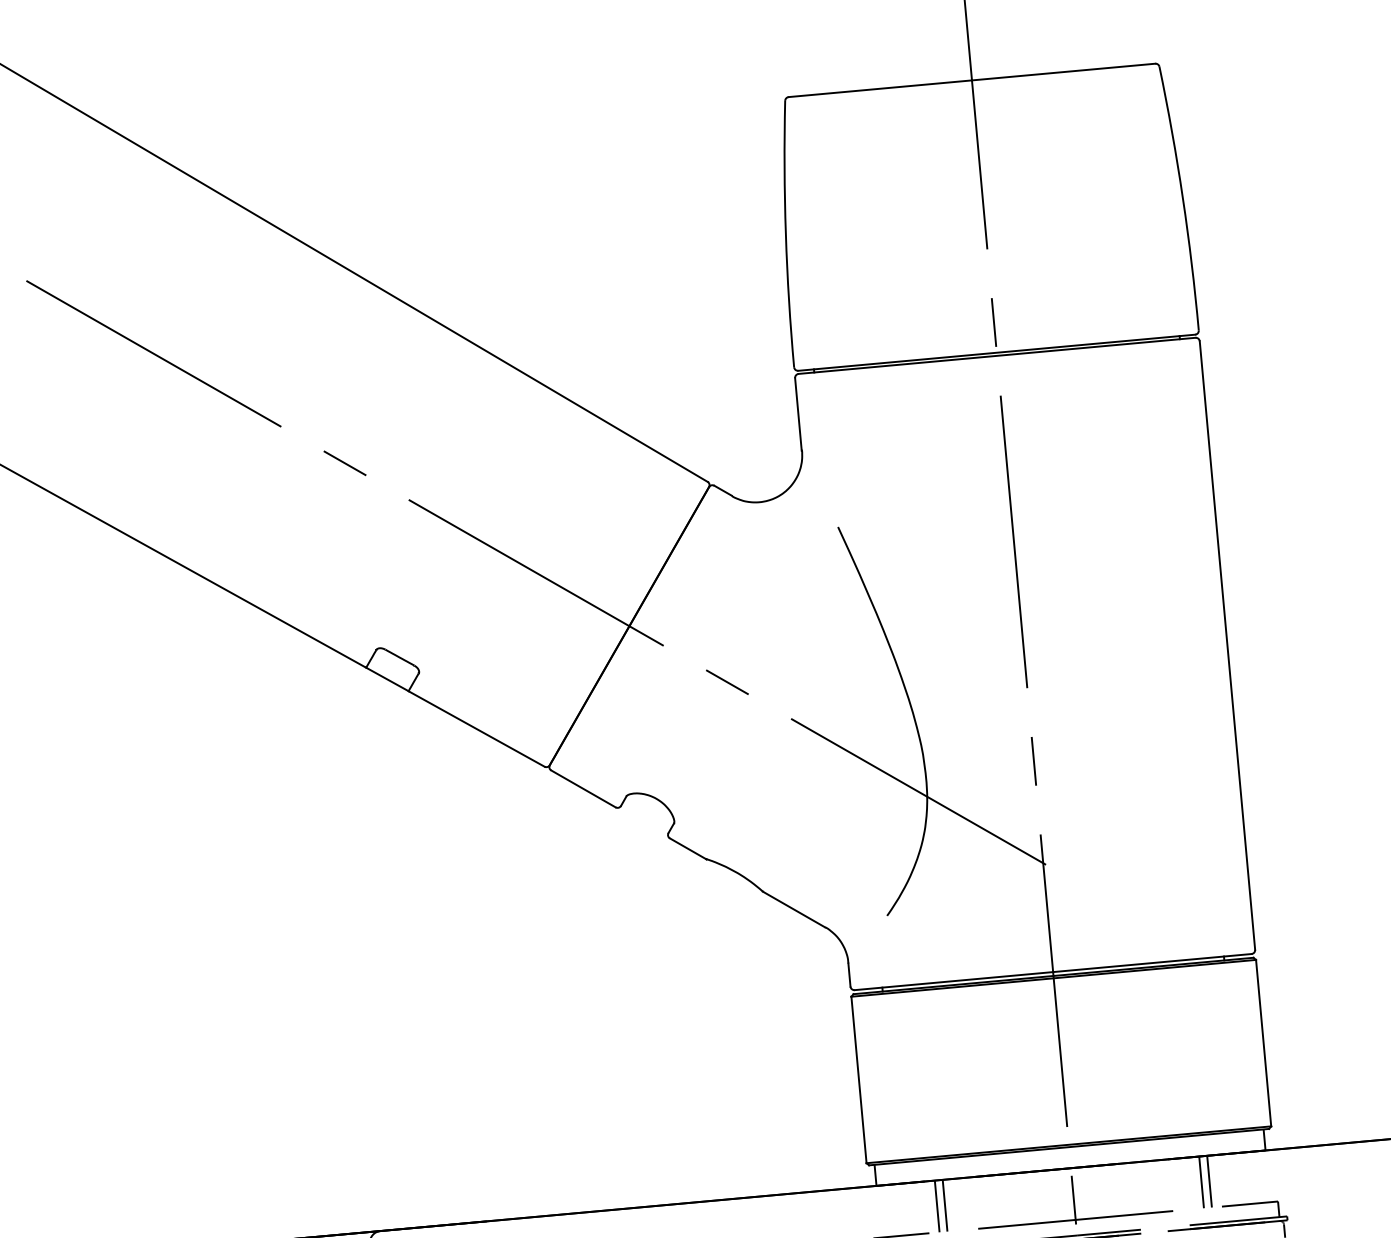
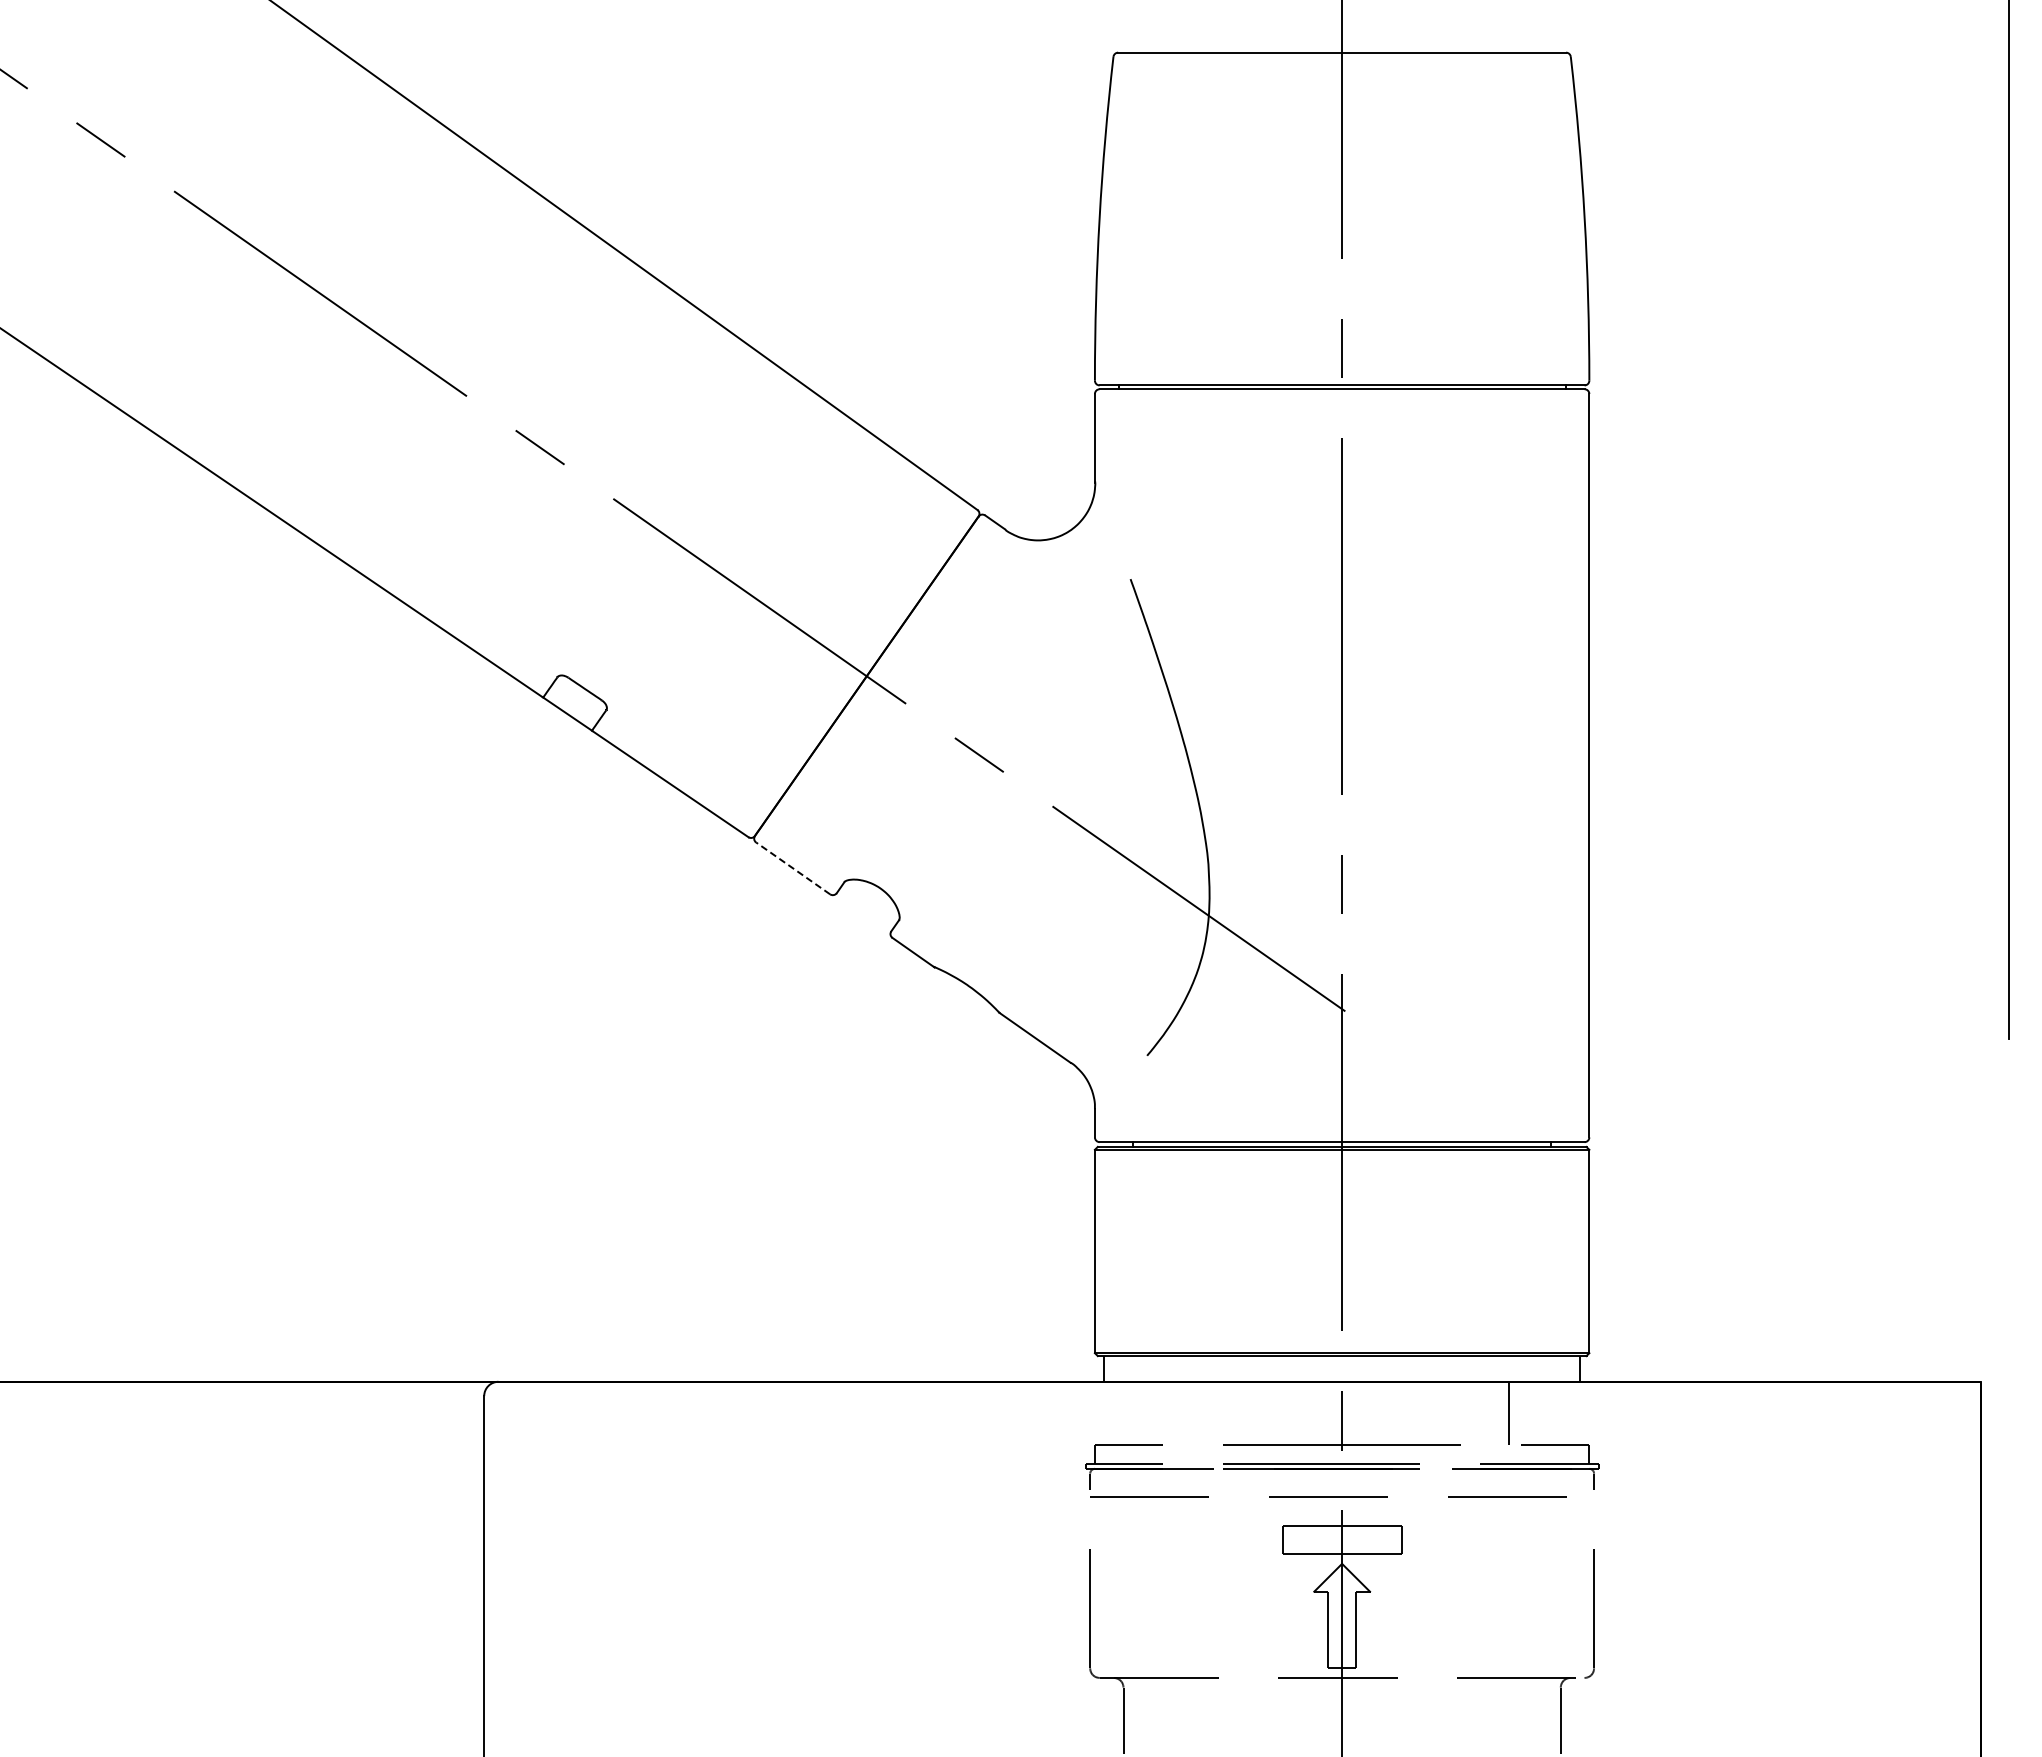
line: (582, 789) -> (792, 868), solid -> dashed
line: (1201, 1182) -> (1498, 1413), removed
line: (945, 1205) -> (1185, 1413), removed
line: (937, 1206) -> (1175, 1413), removed

